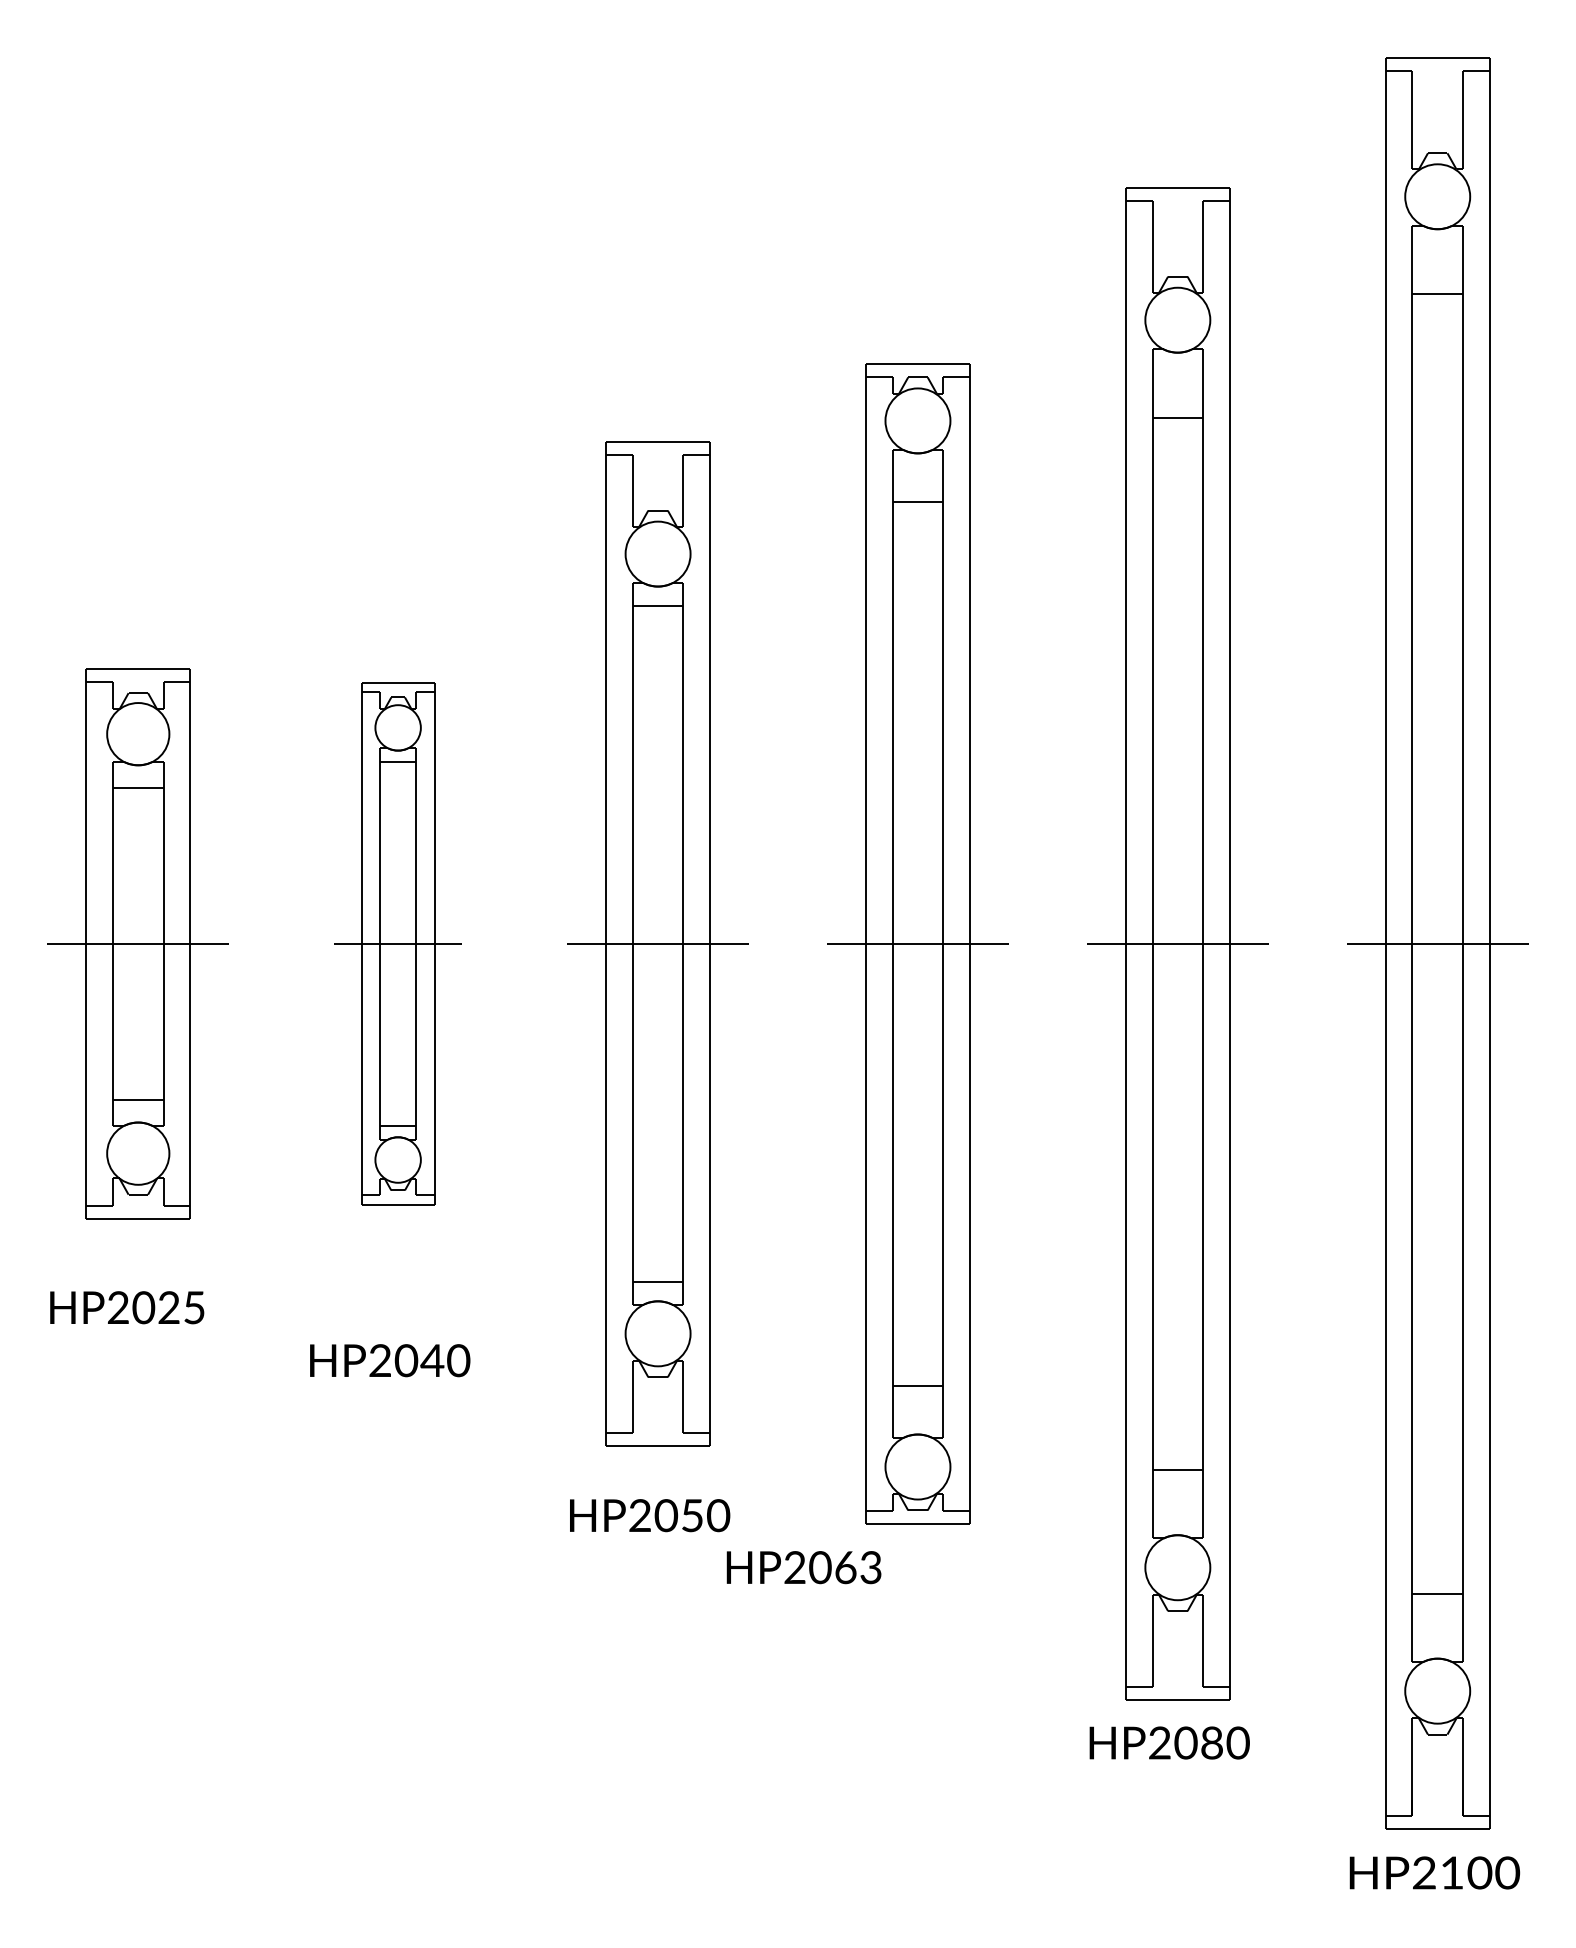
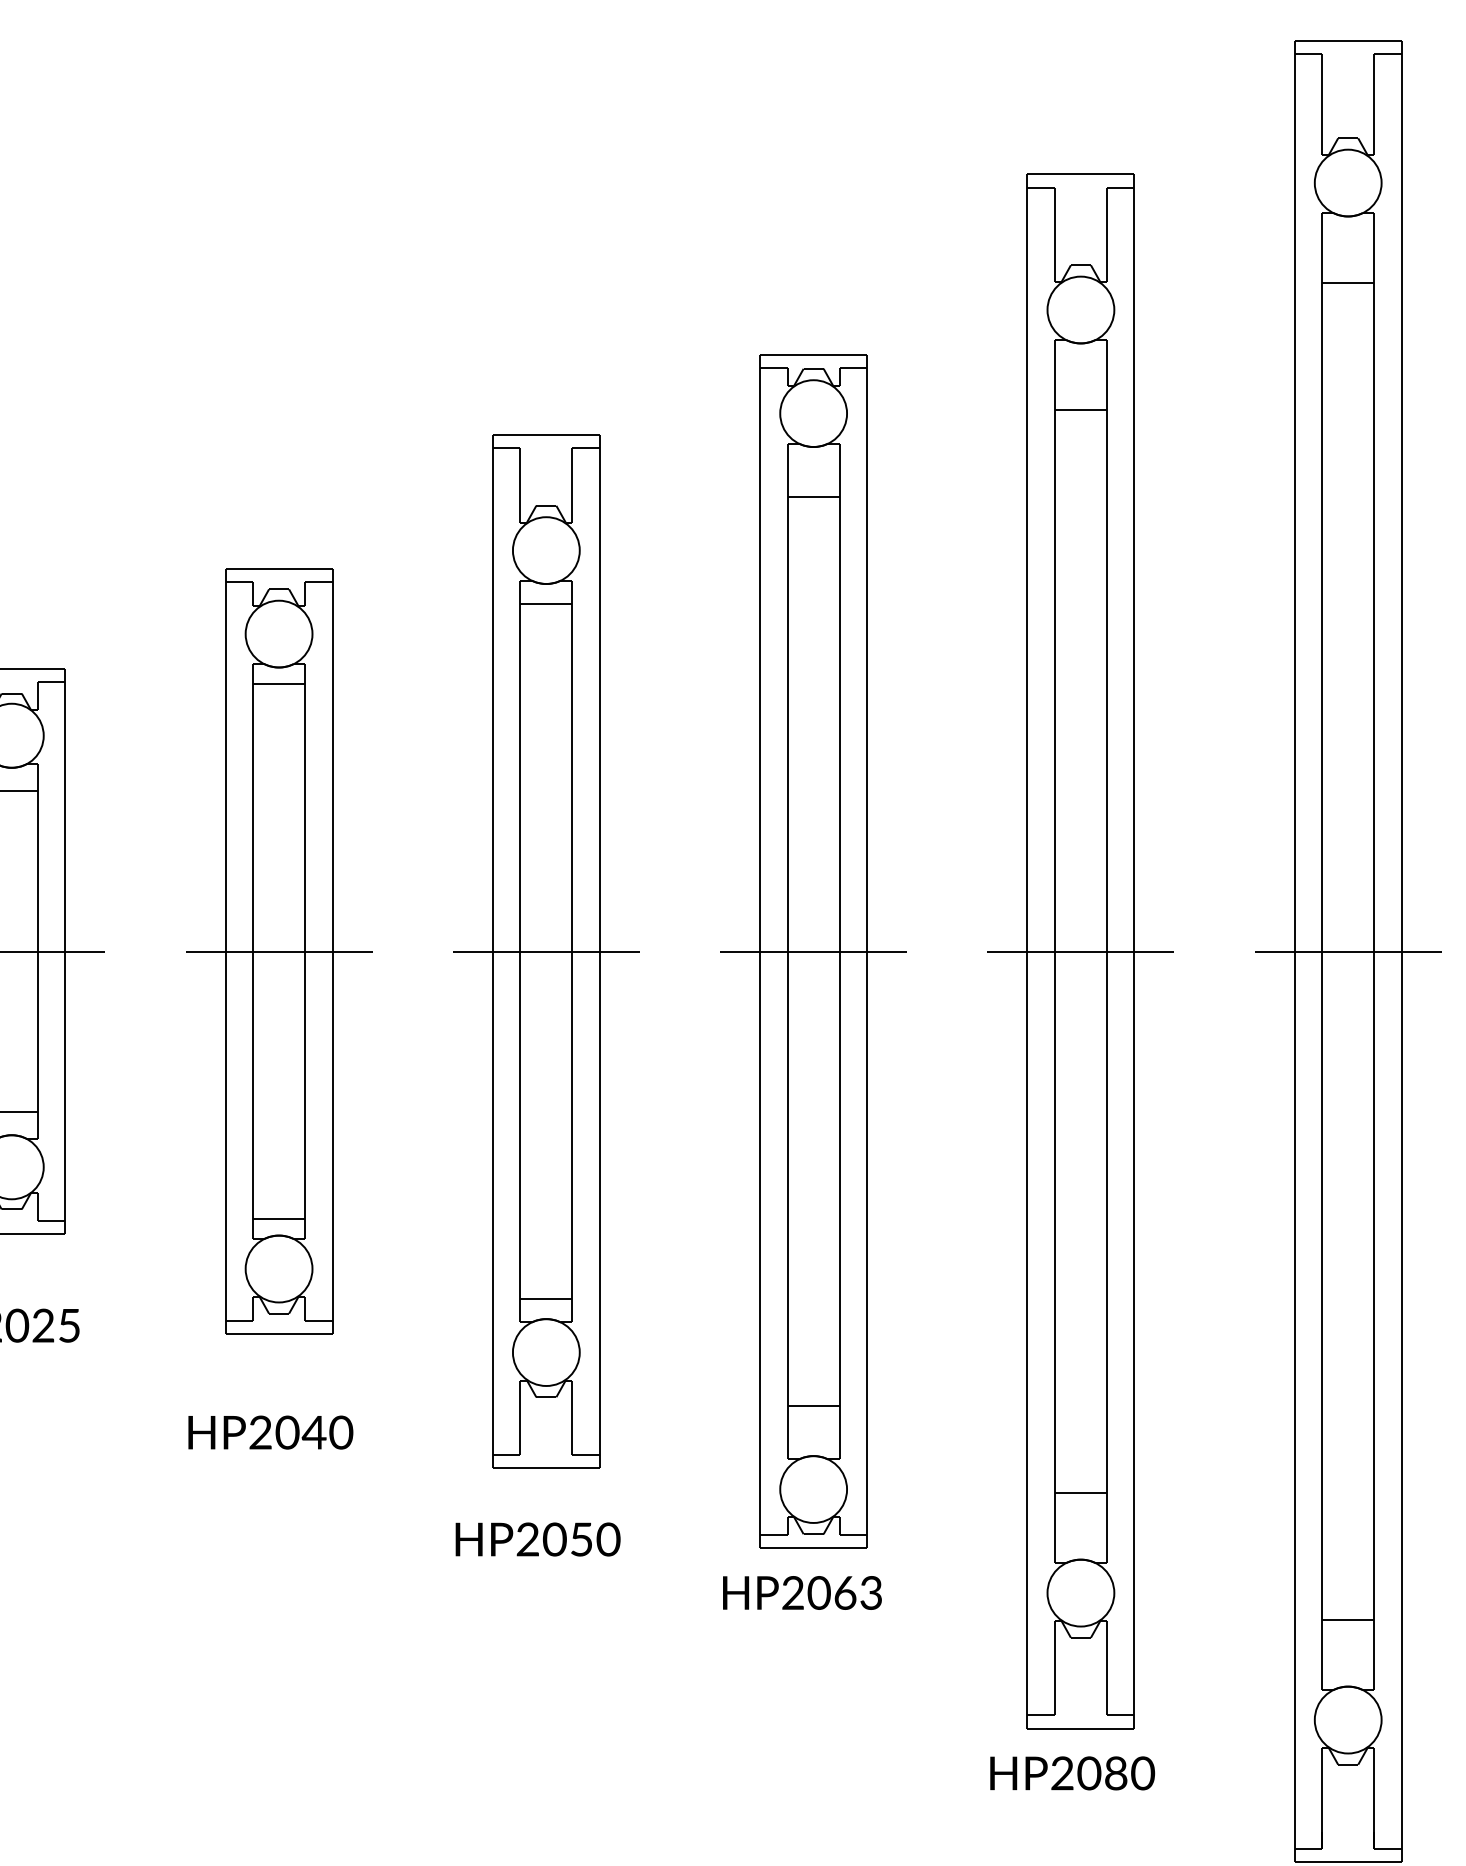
part: (397, 943) -> (278, 951), size x1.43
text: (390, 1360) -> (271, 1432), moved
text: (803, 1567) -> (801, 1592), moved

